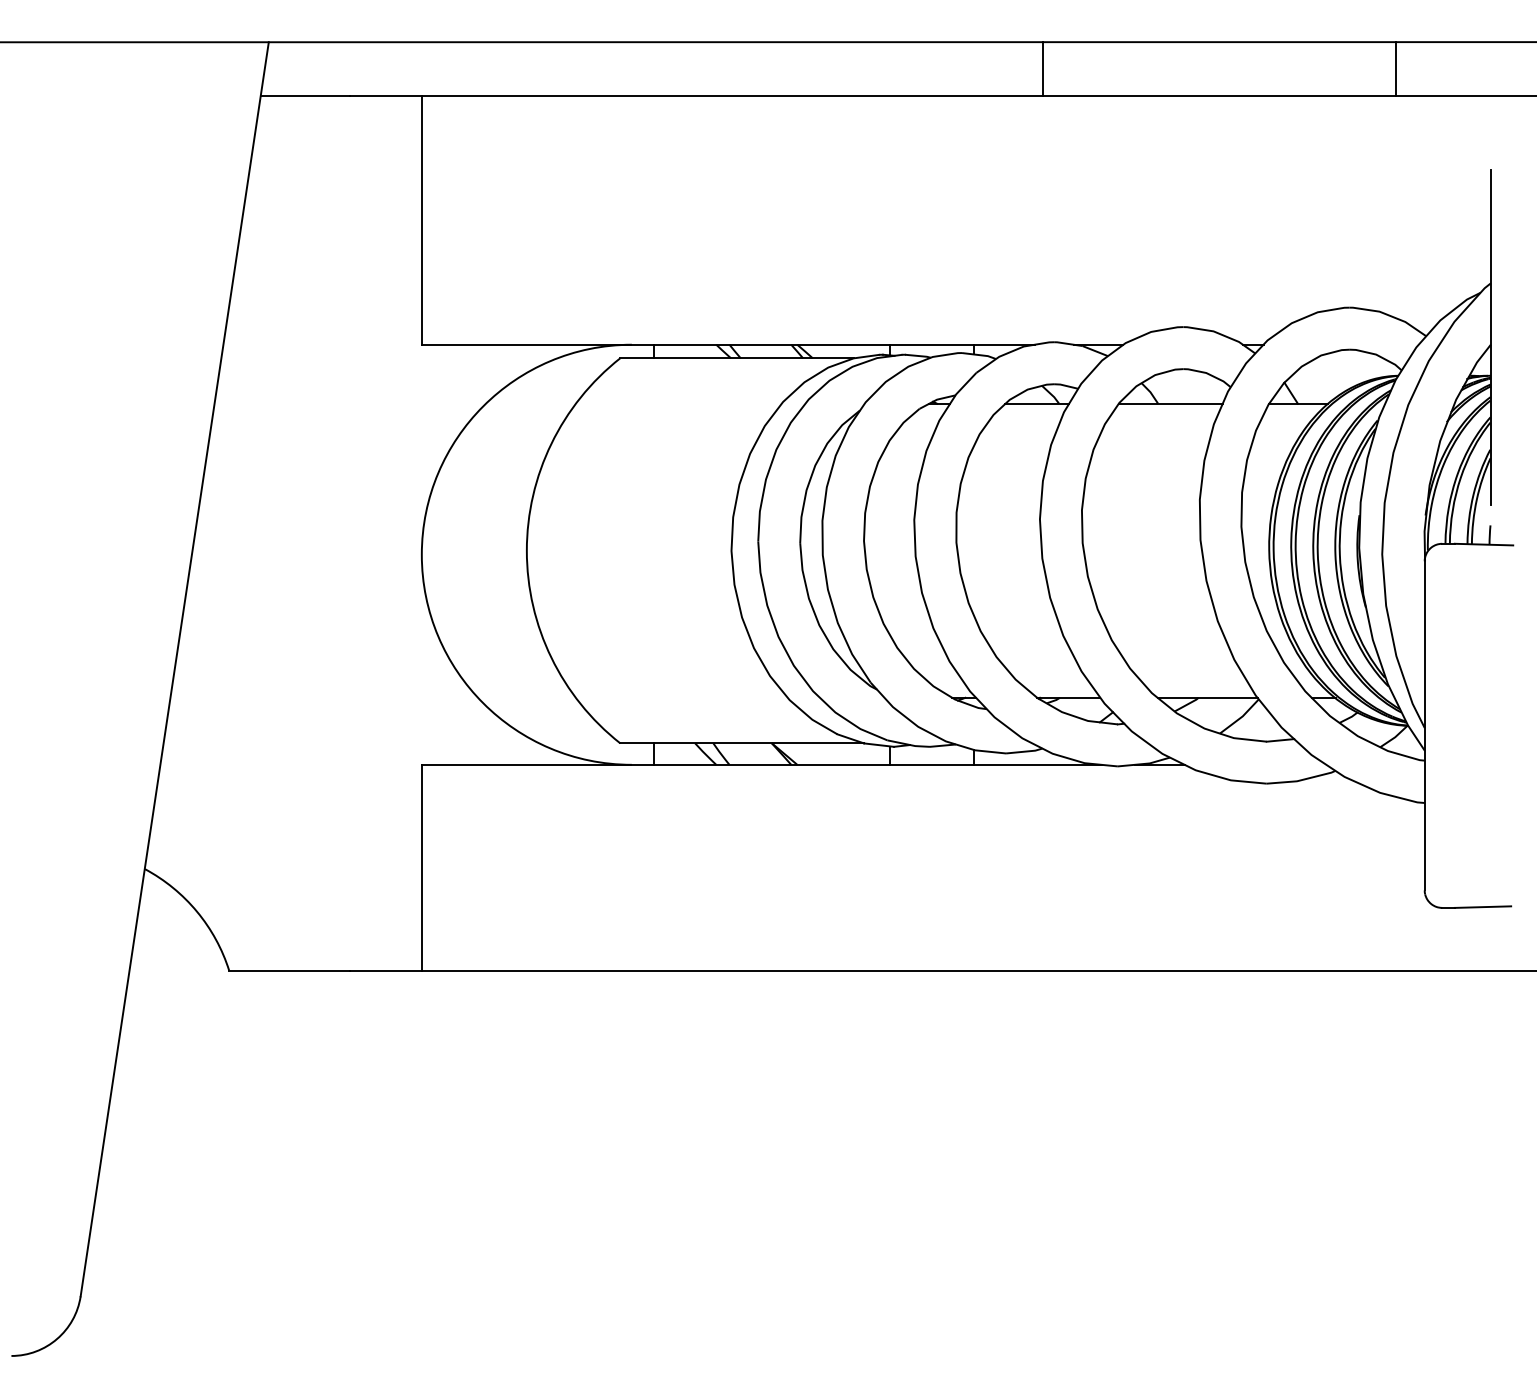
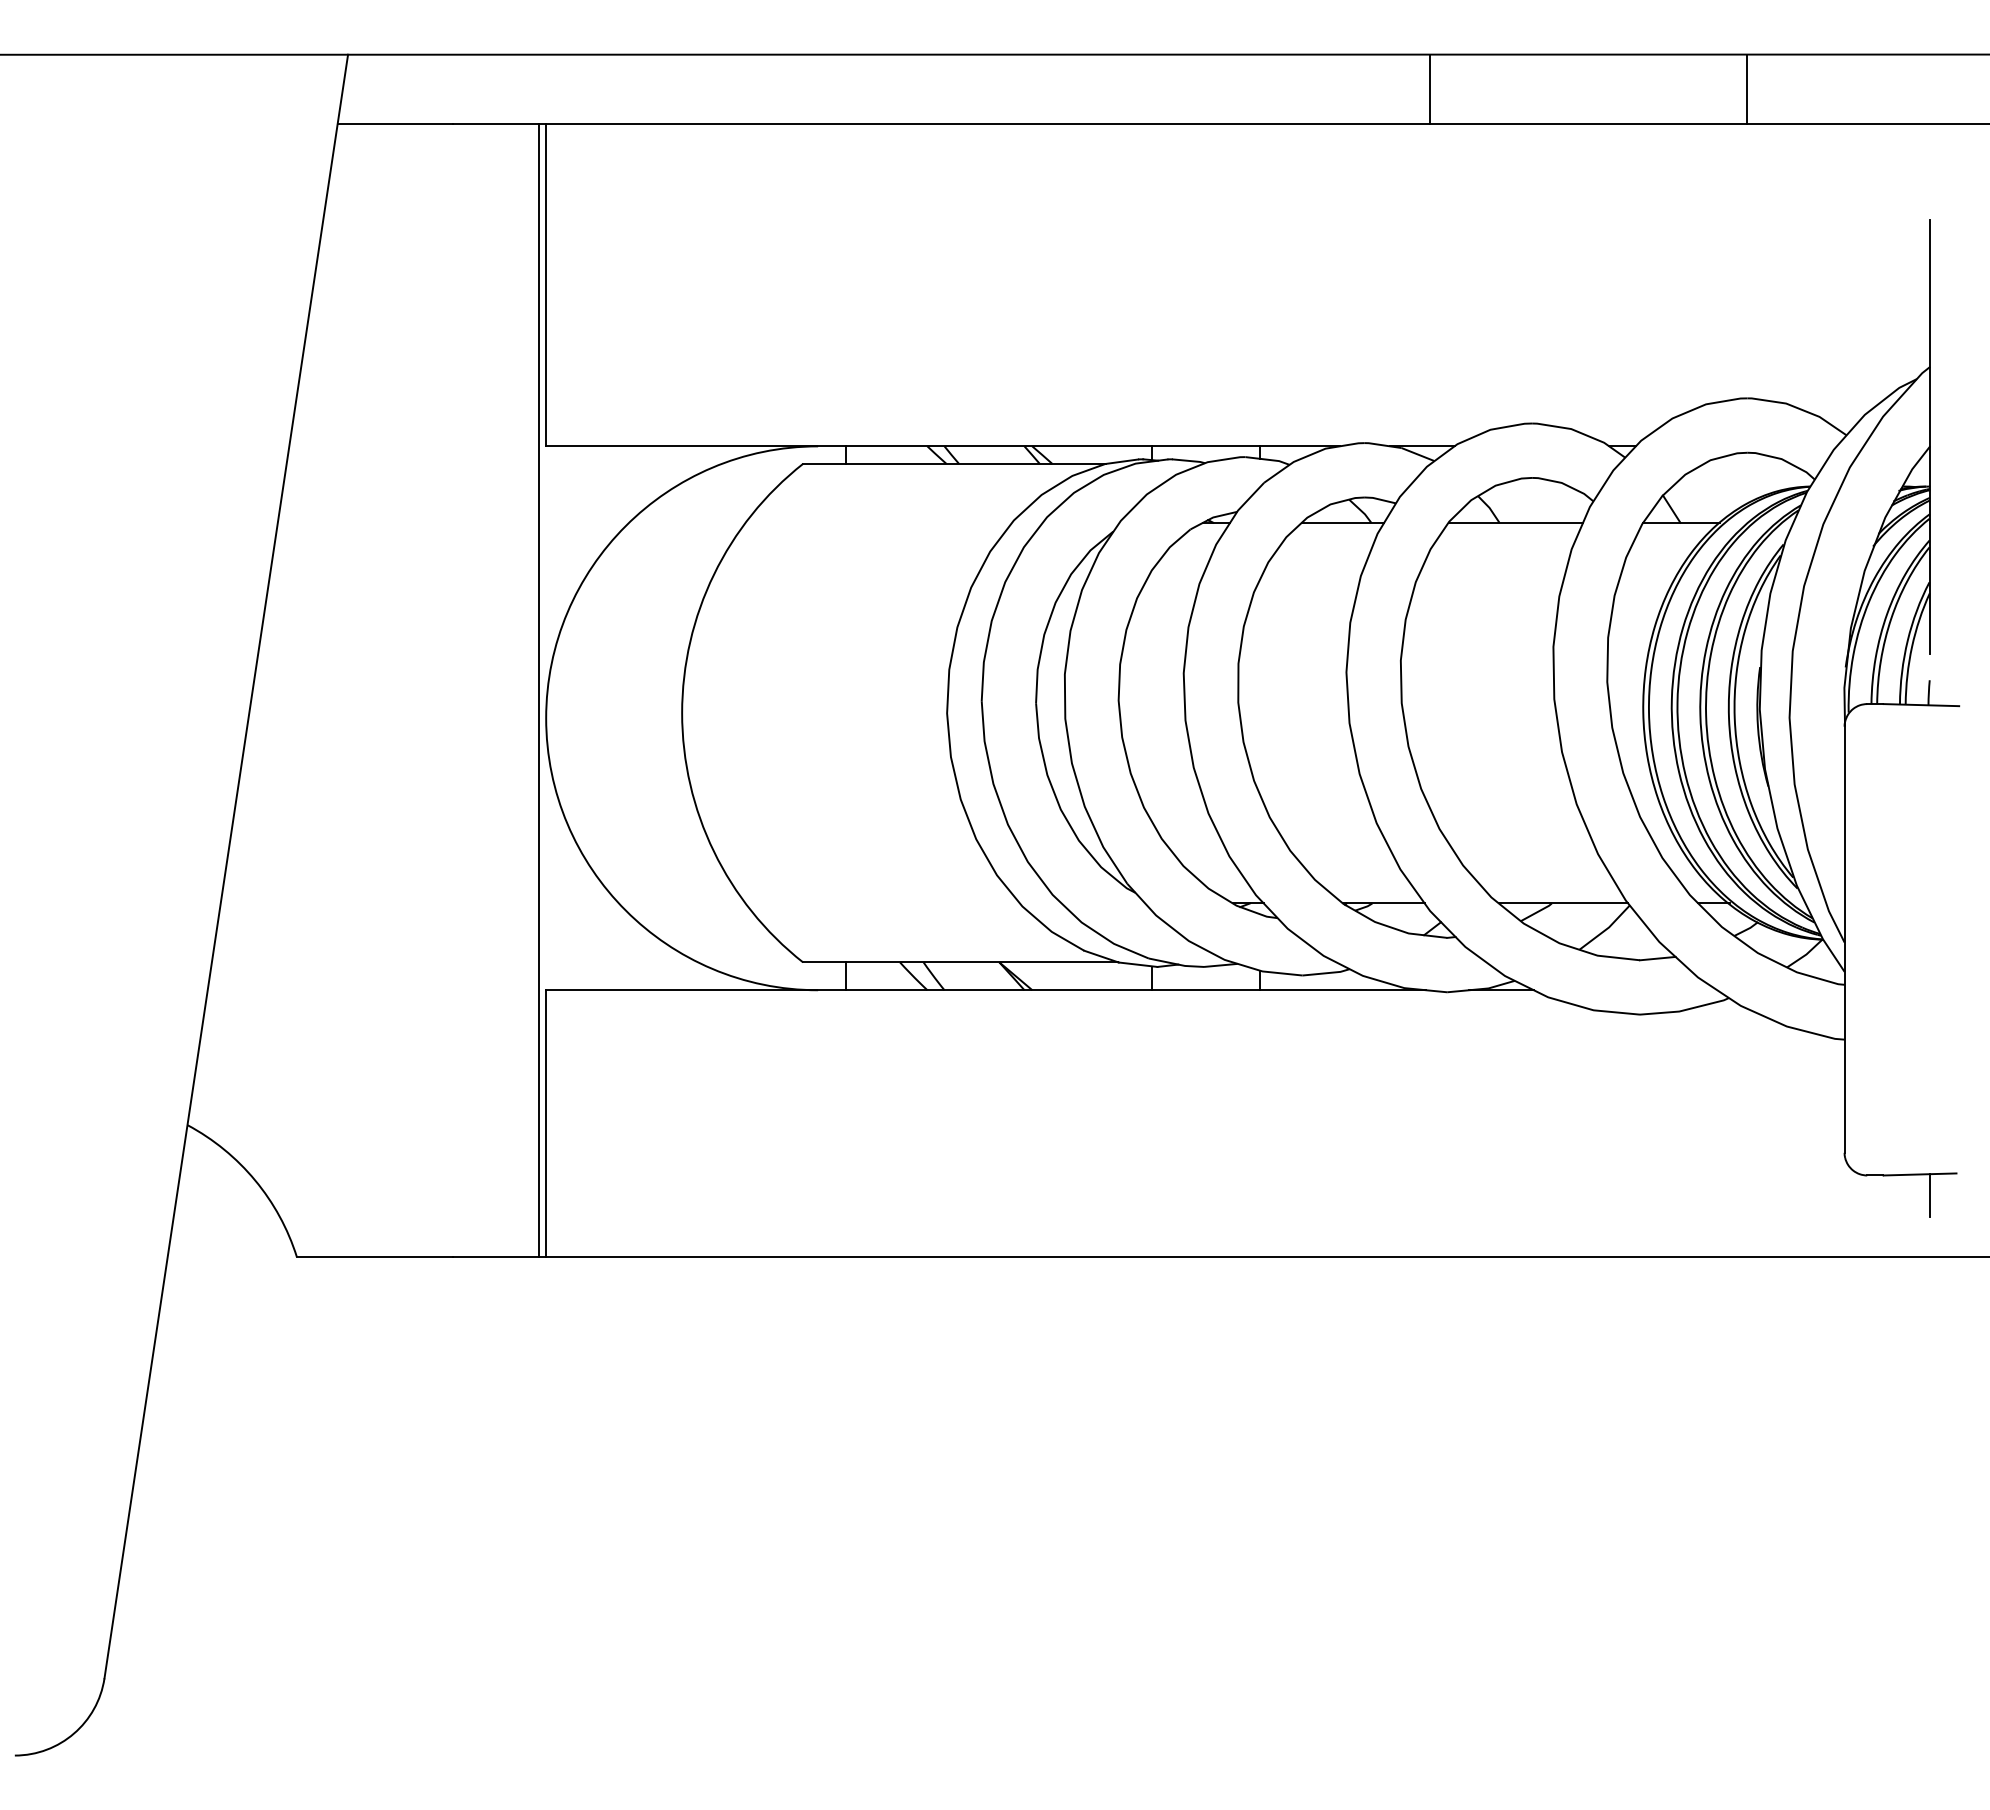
line: (1042, 68) -> (1429, 88), moved
line: (1396, 68) -> (1747, 88), moved
line: (415, 533) -> (538, 690), added
line: (1491, 923) -> (1930, 1195), added

